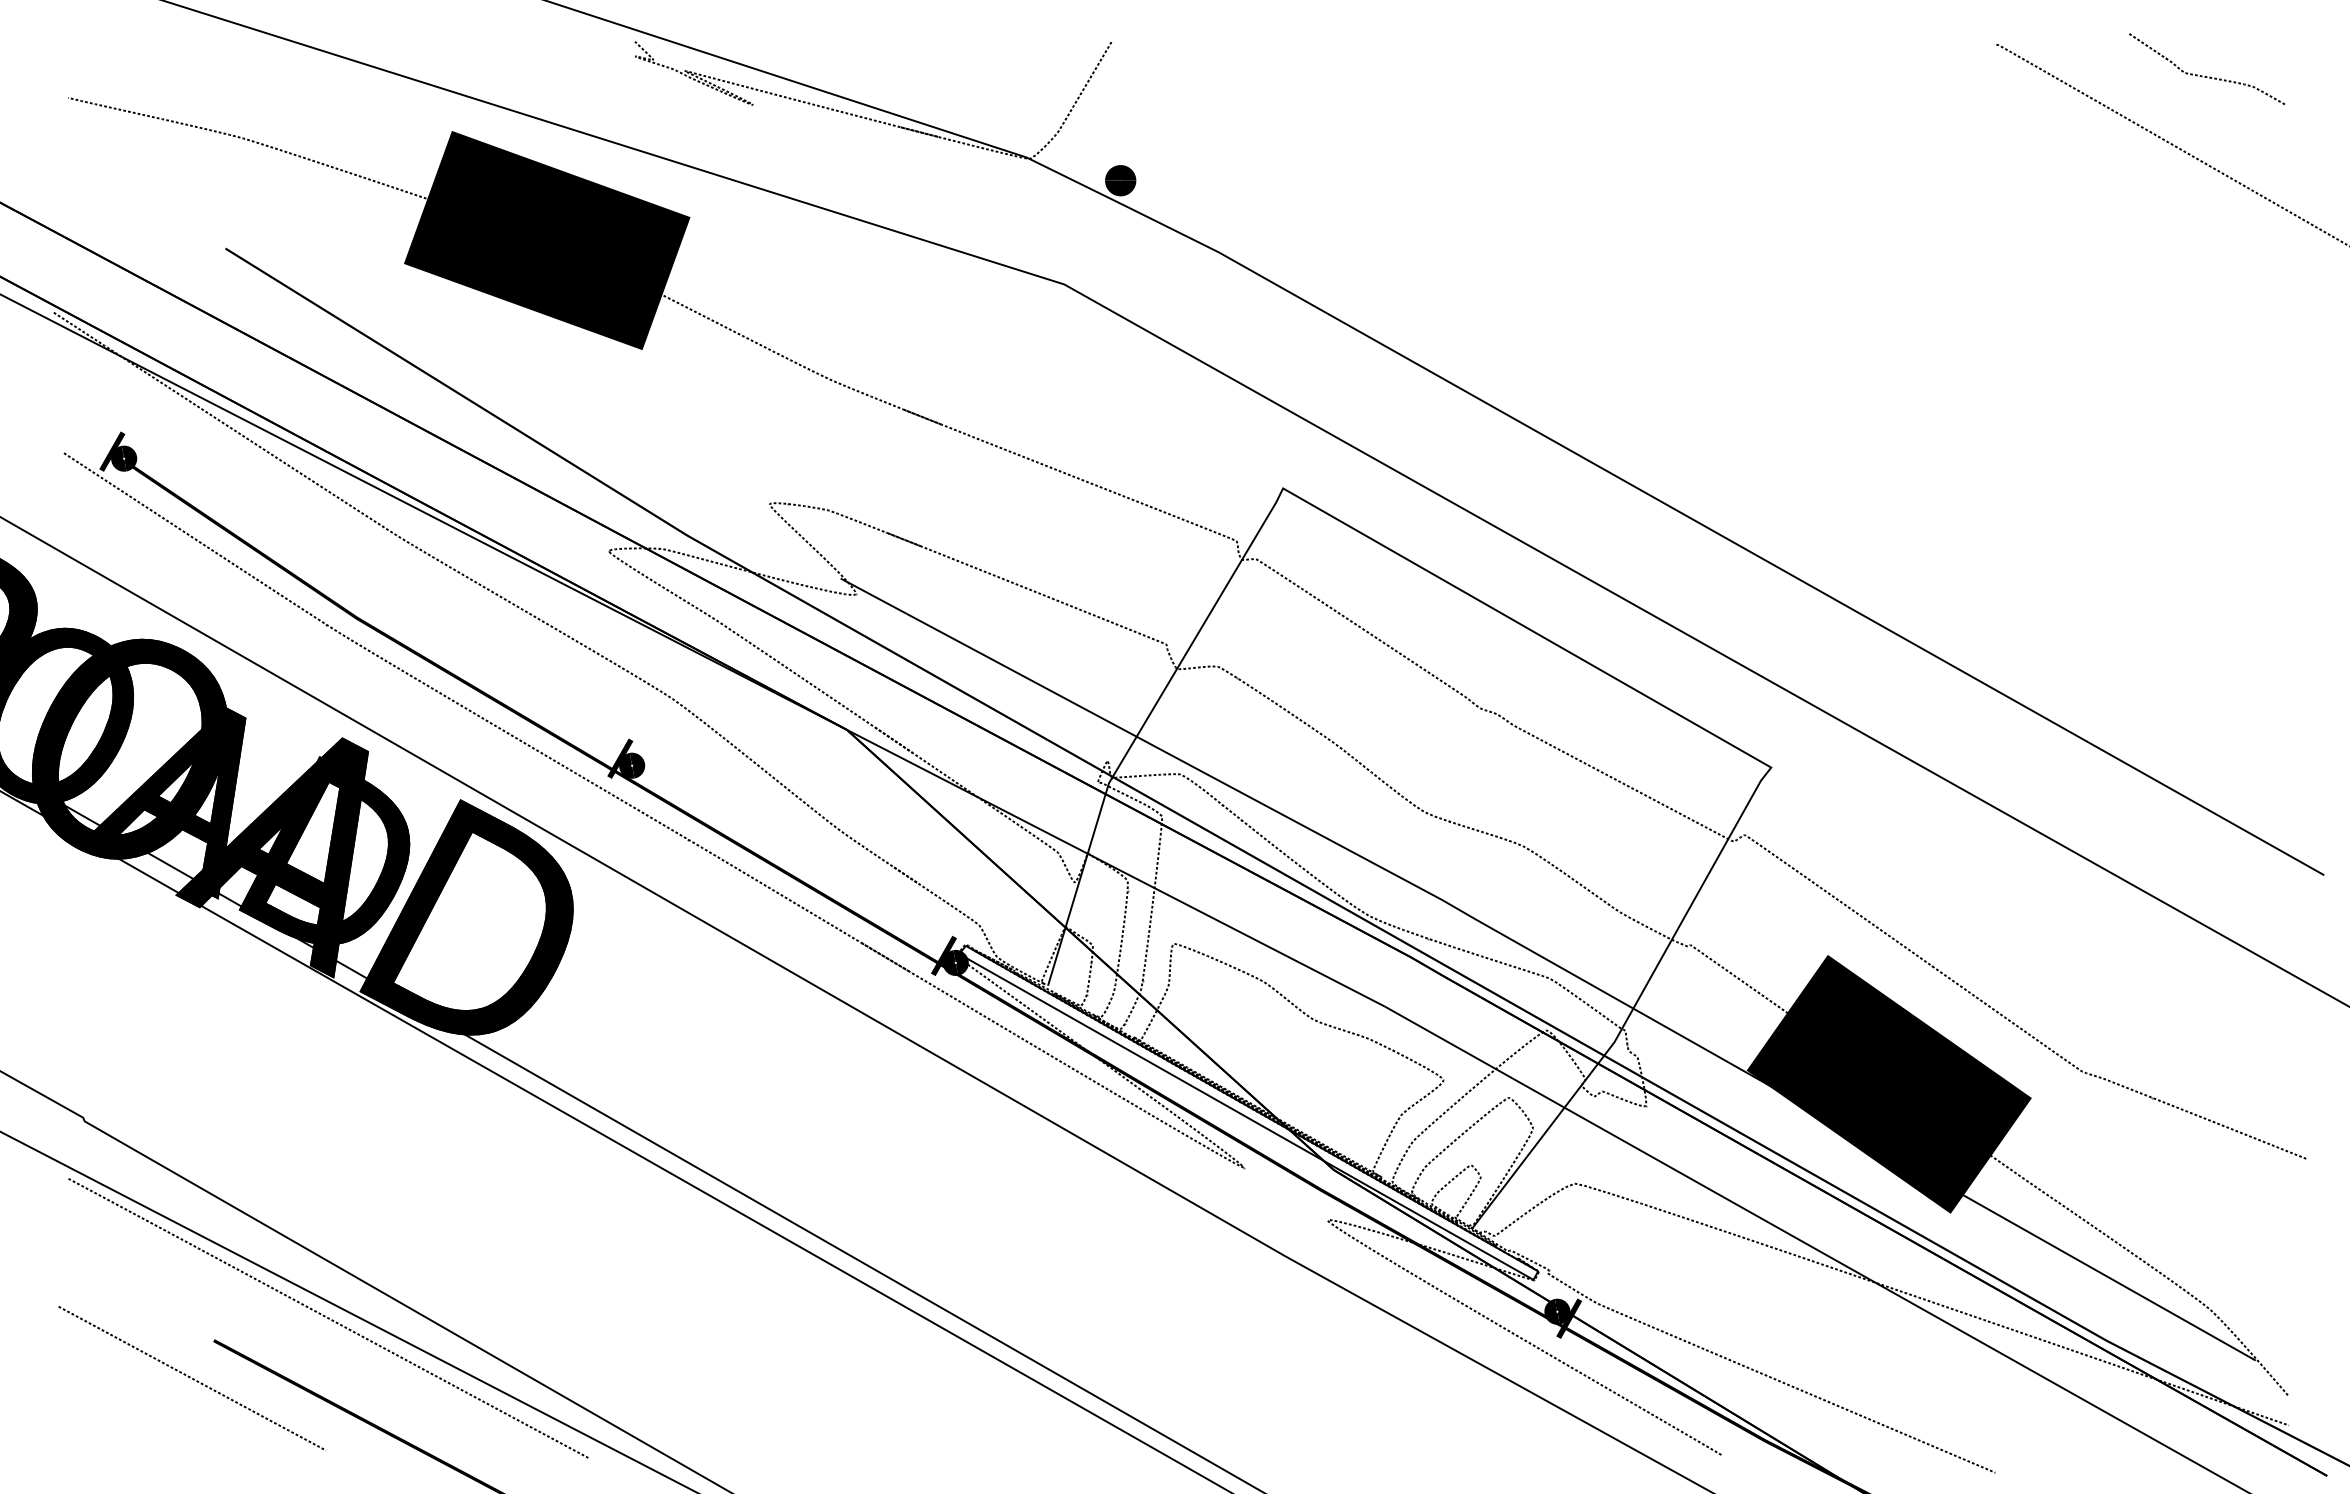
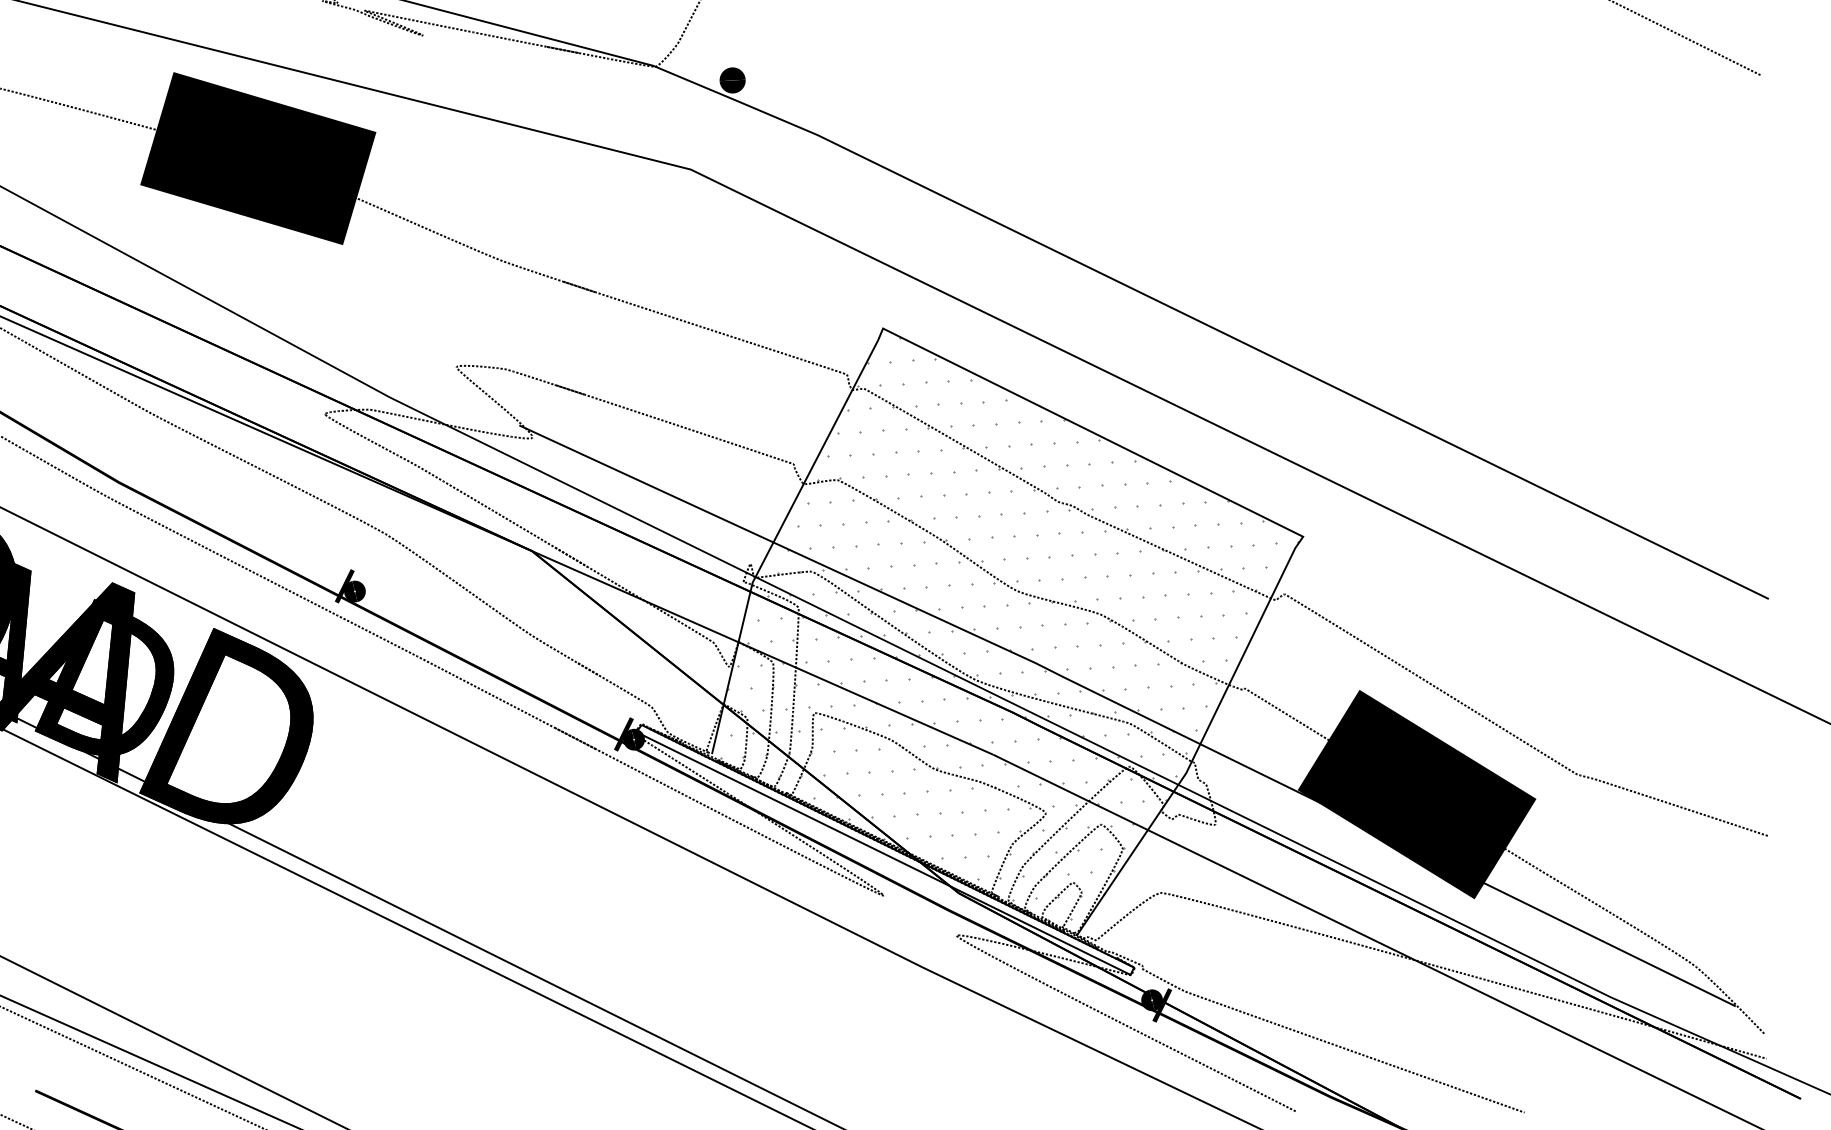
hatch: (1411, 854) -> (1008, 626), added

